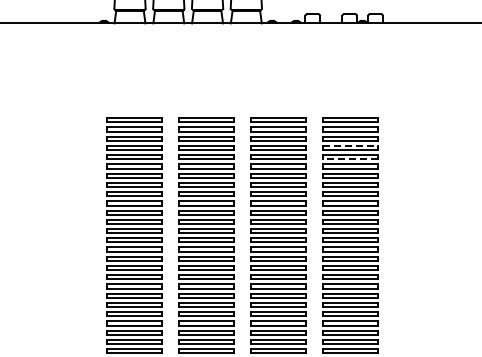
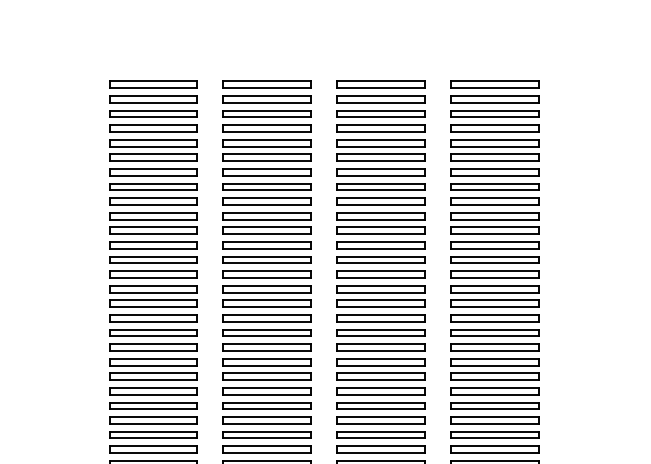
line: (350, 145) -> (494, 124), dashed -> solid
line: (350, 159) -> (494, 146), dashed -> solid

